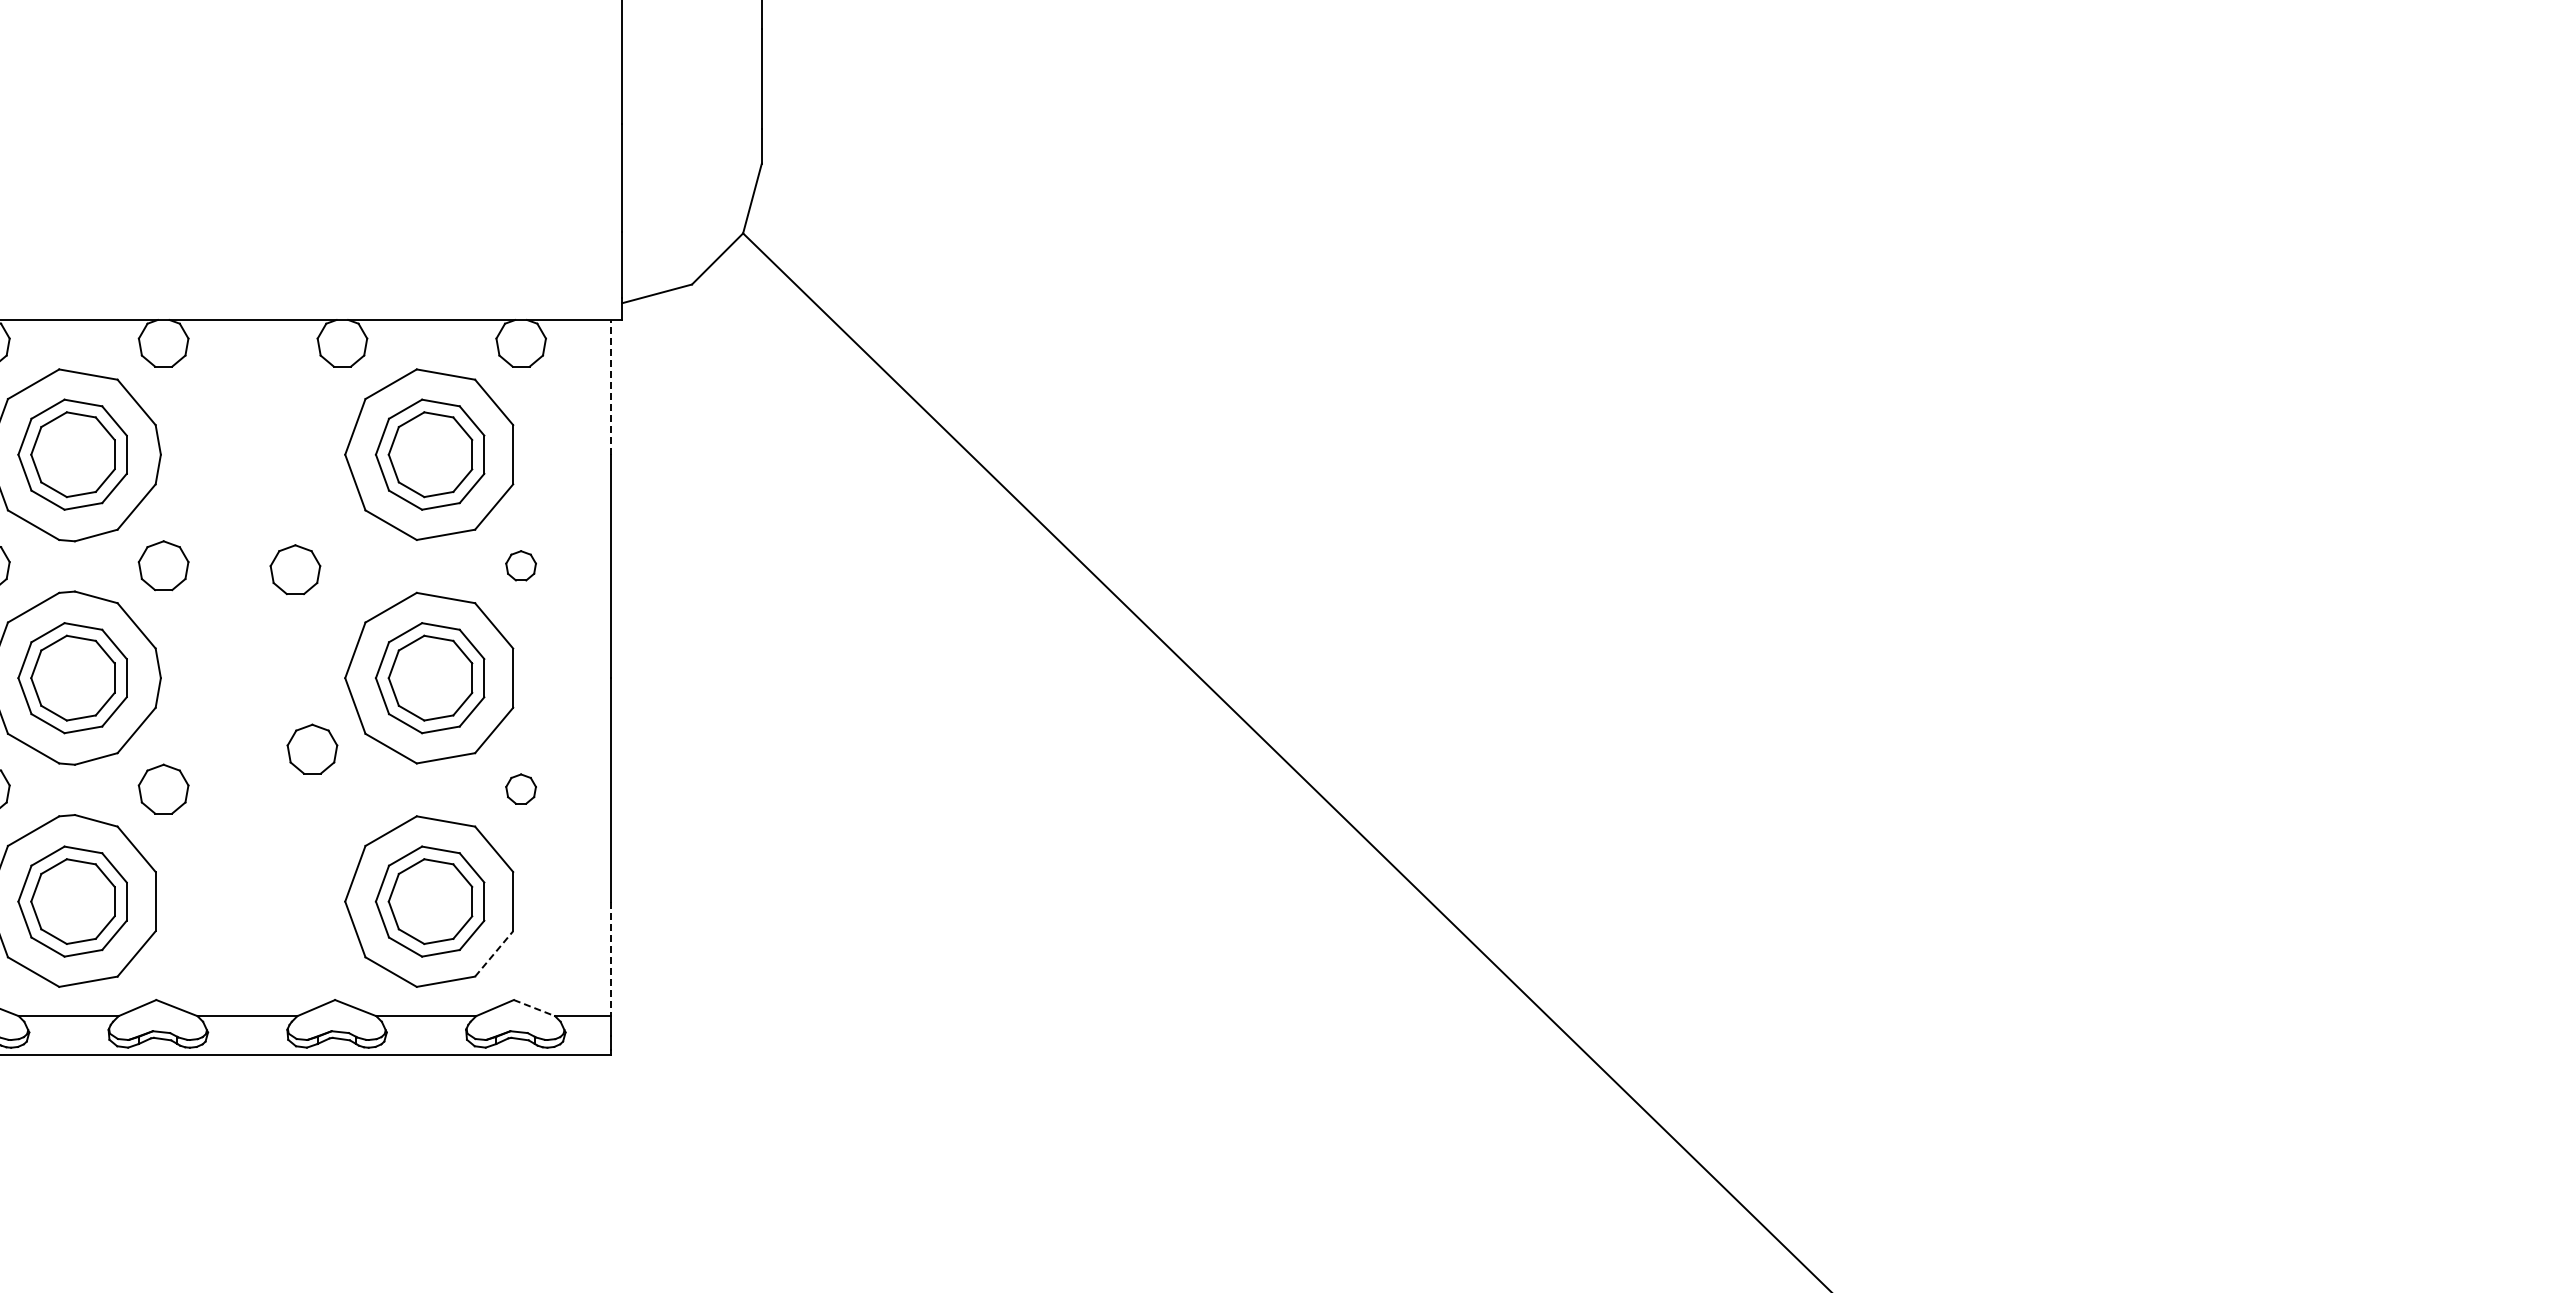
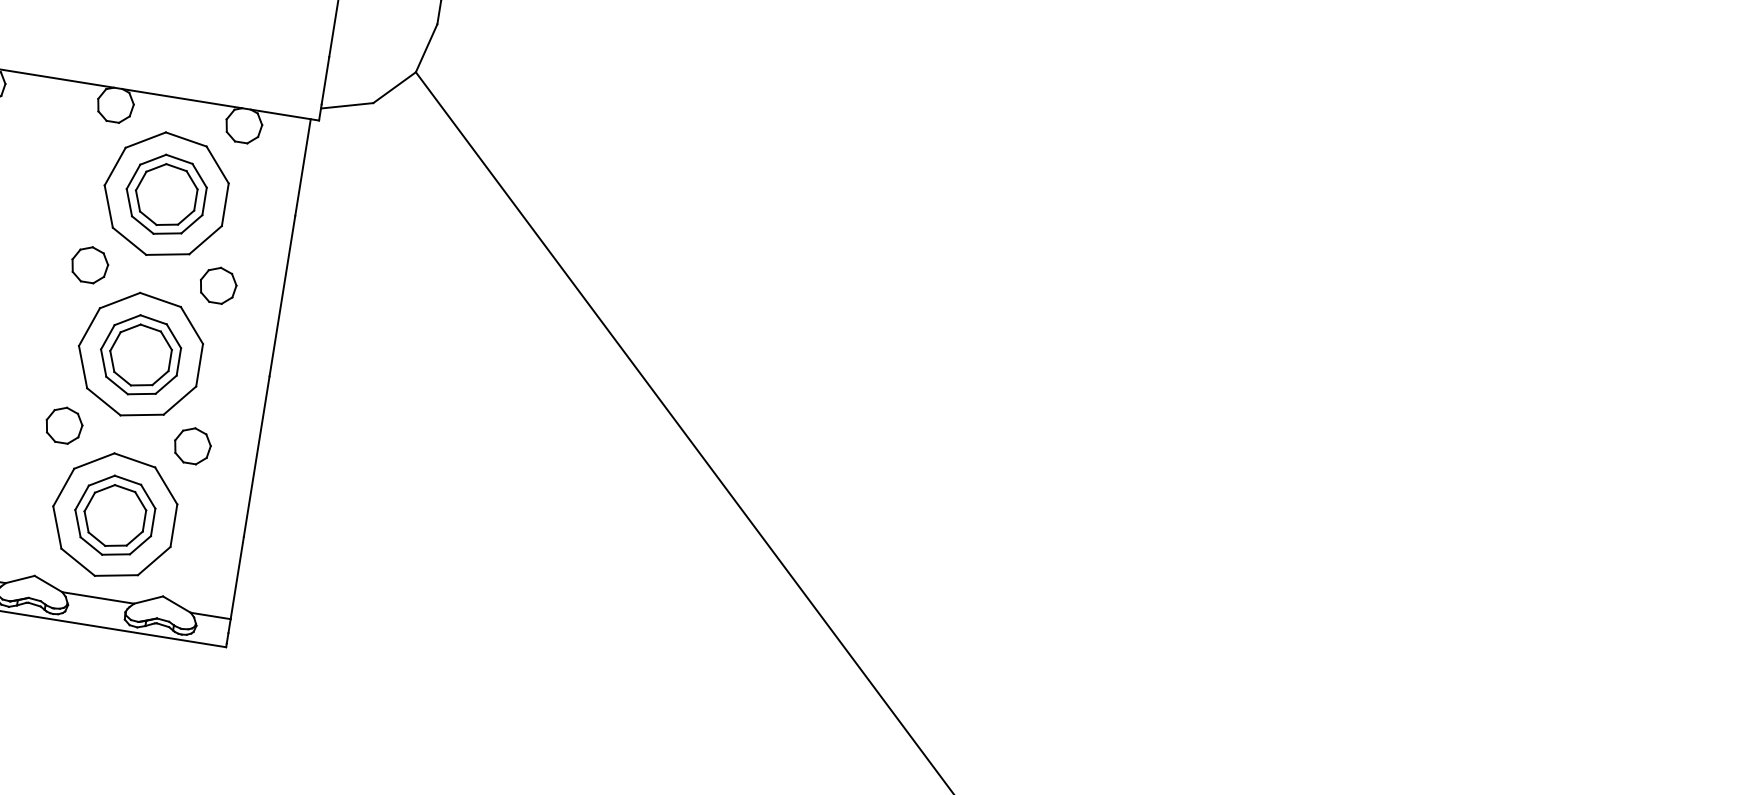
line: (610, 386) -> (303, 166), dashed -> solid
part: (520, 565) -> (217, 285), size x1.67
part: (295, 569) -> (89, 264), moved
part: (312, 748) -> (64, 424), moved
part: (520, 788) -> (192, 445), size x1.67
line: (494, 953) -> (154, 560), dashed -> solid
line: (610, 959) -> (237, 578), dashed -> solid
line: (534, 1008) -> (176, 604), dashed -> solid

